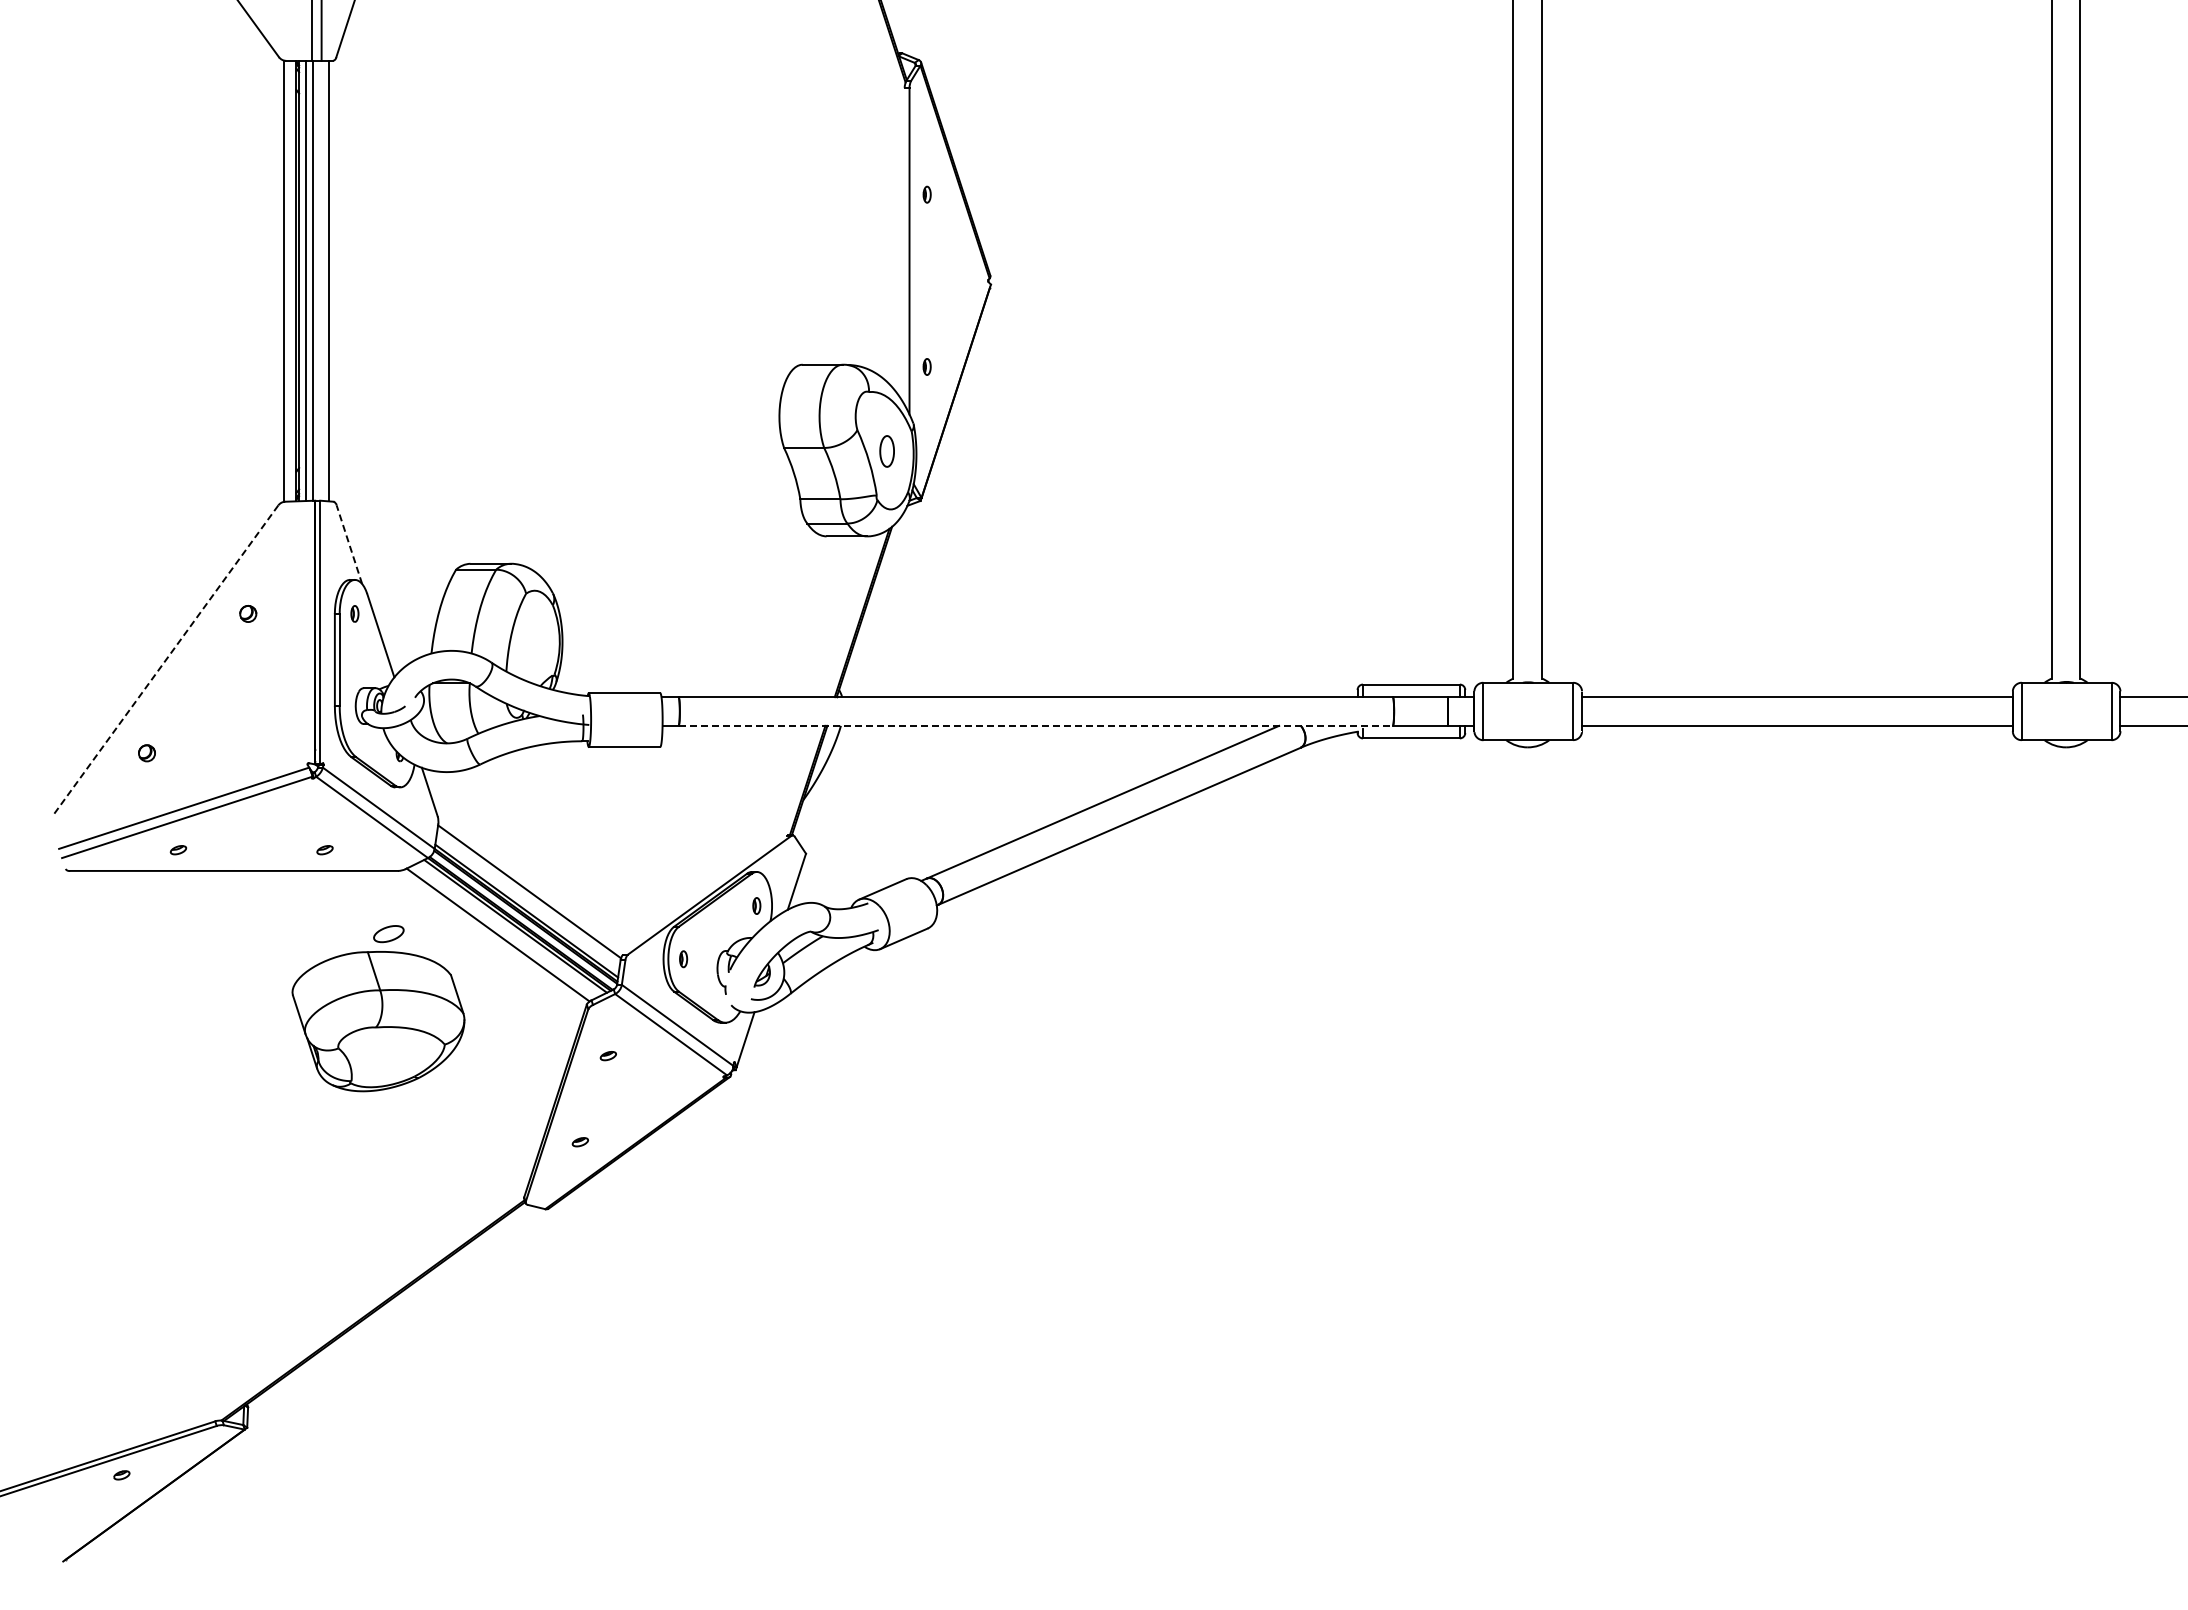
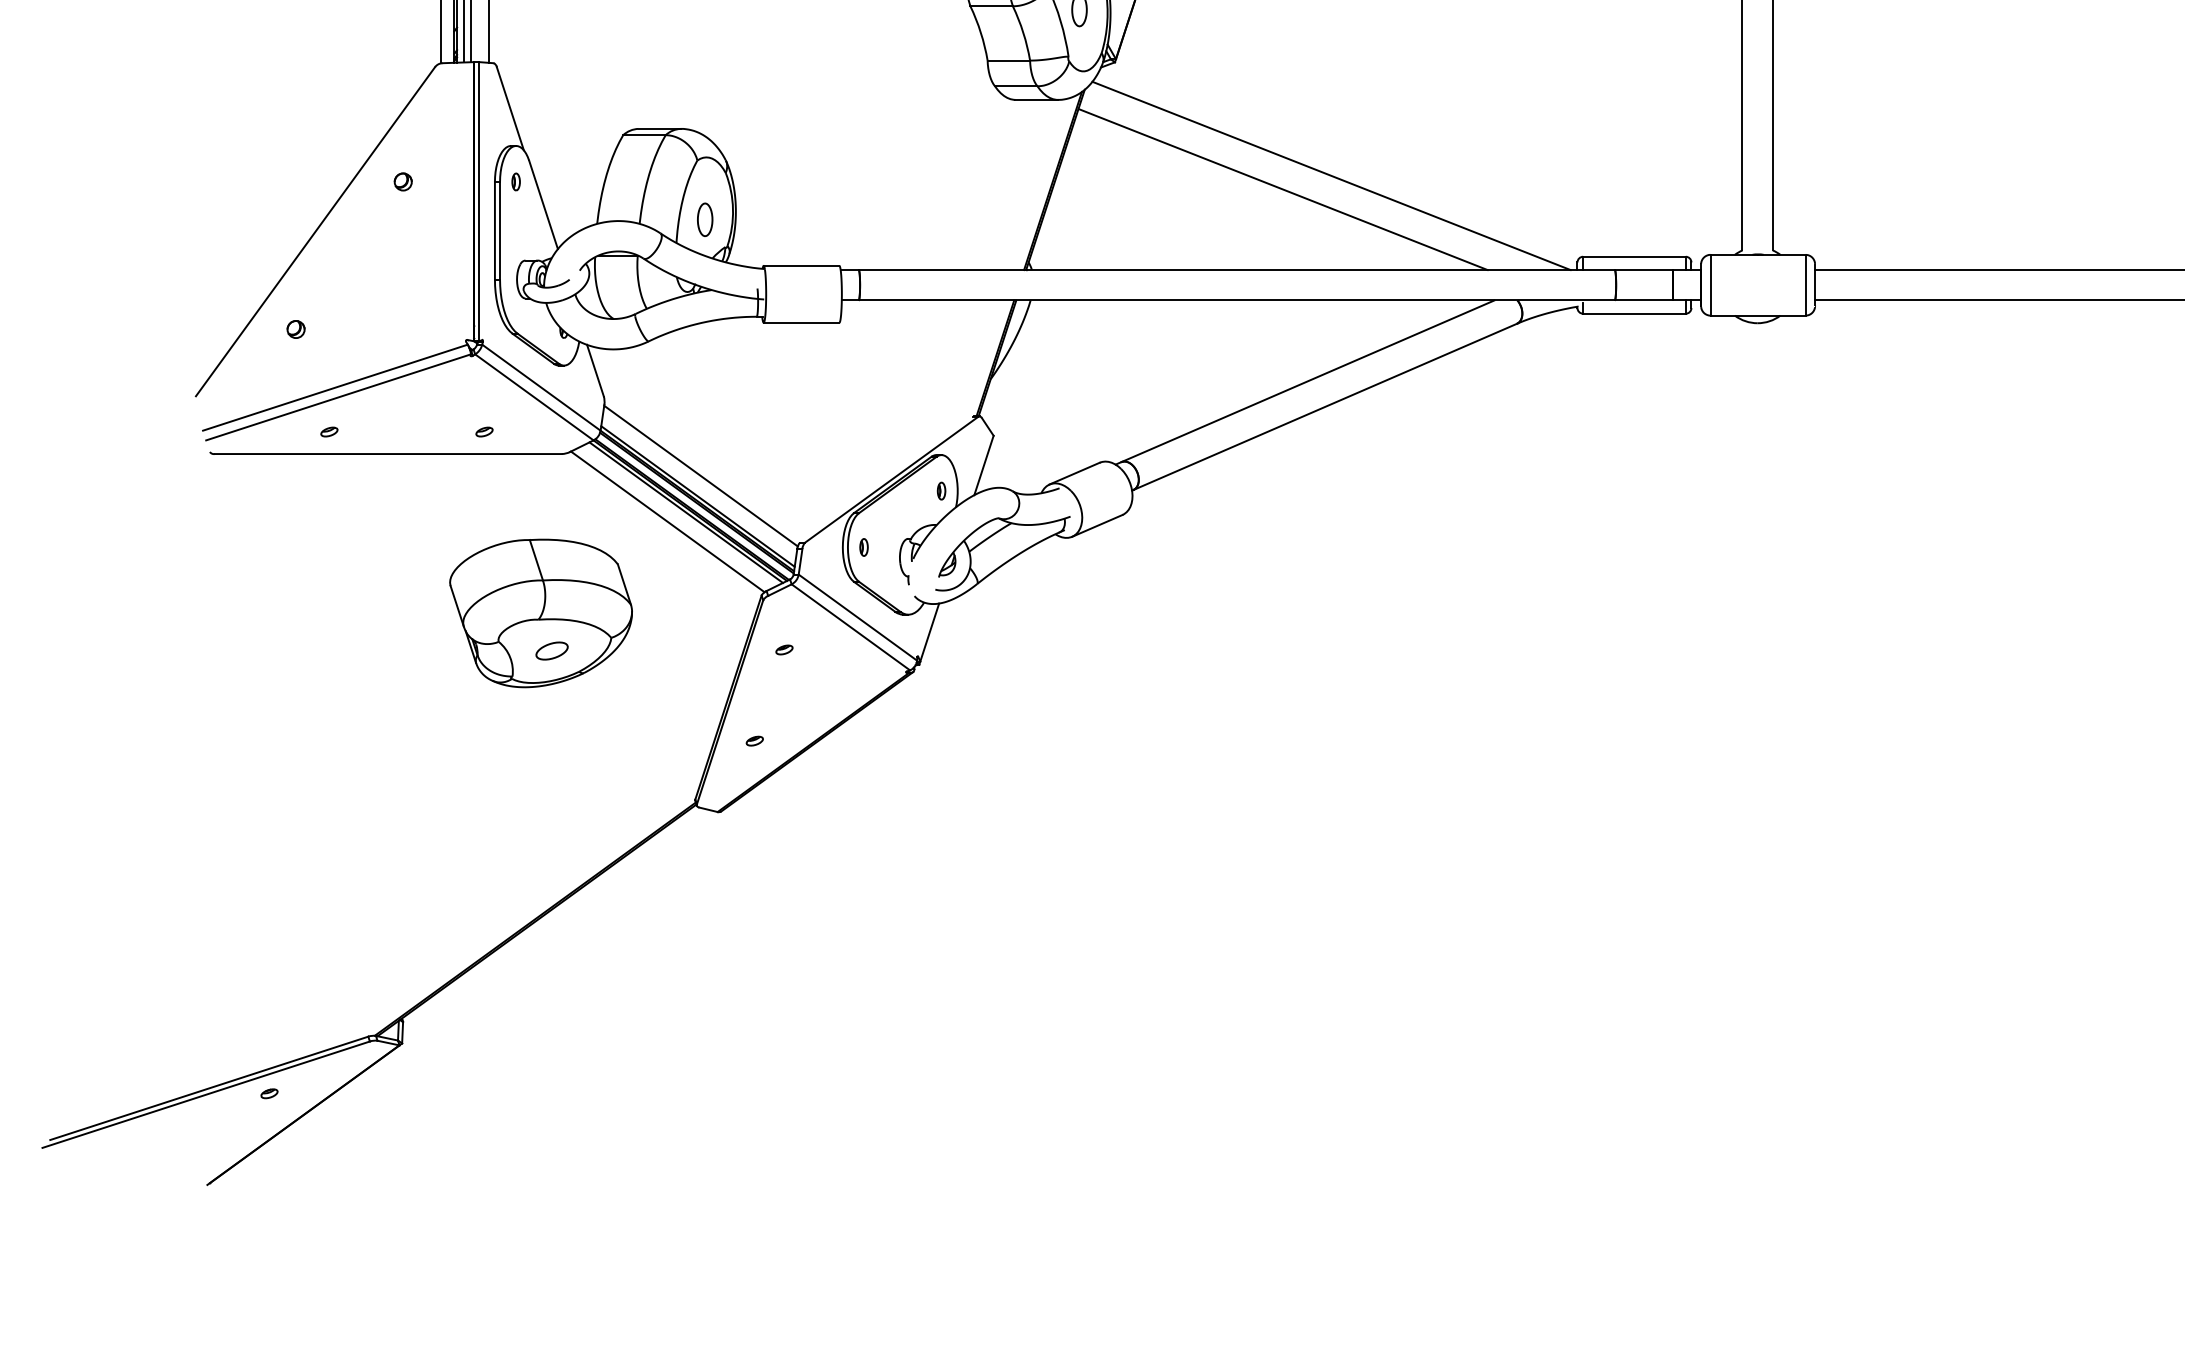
line: (349, 544) -> (510, 108), dashed -> solid
line: (1125, 608) -> (1331, 176), added
line: (1079, 620) -> (1283, 188), added
part: (533, 649) -> (705, 219), added
line: (165, 661) -> (315, 232), dashed -> solid
line: (1036, 725) -> (1237, 300), dashed -> solid
part: (388, 934) -> (551, 651), moved

